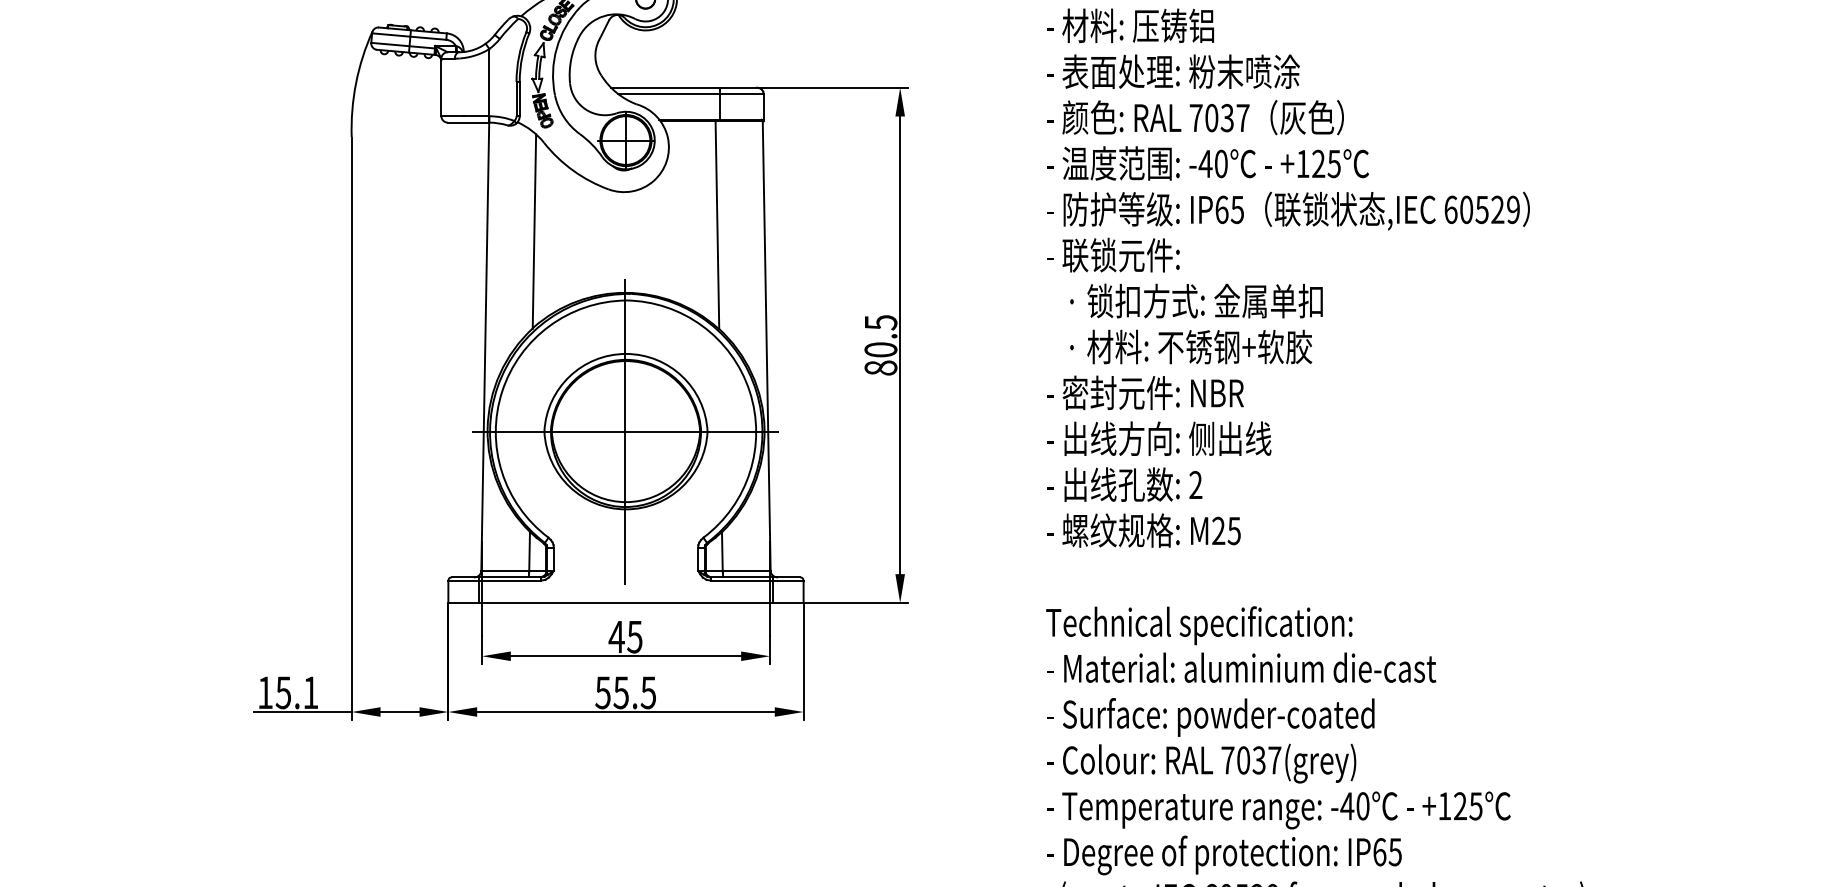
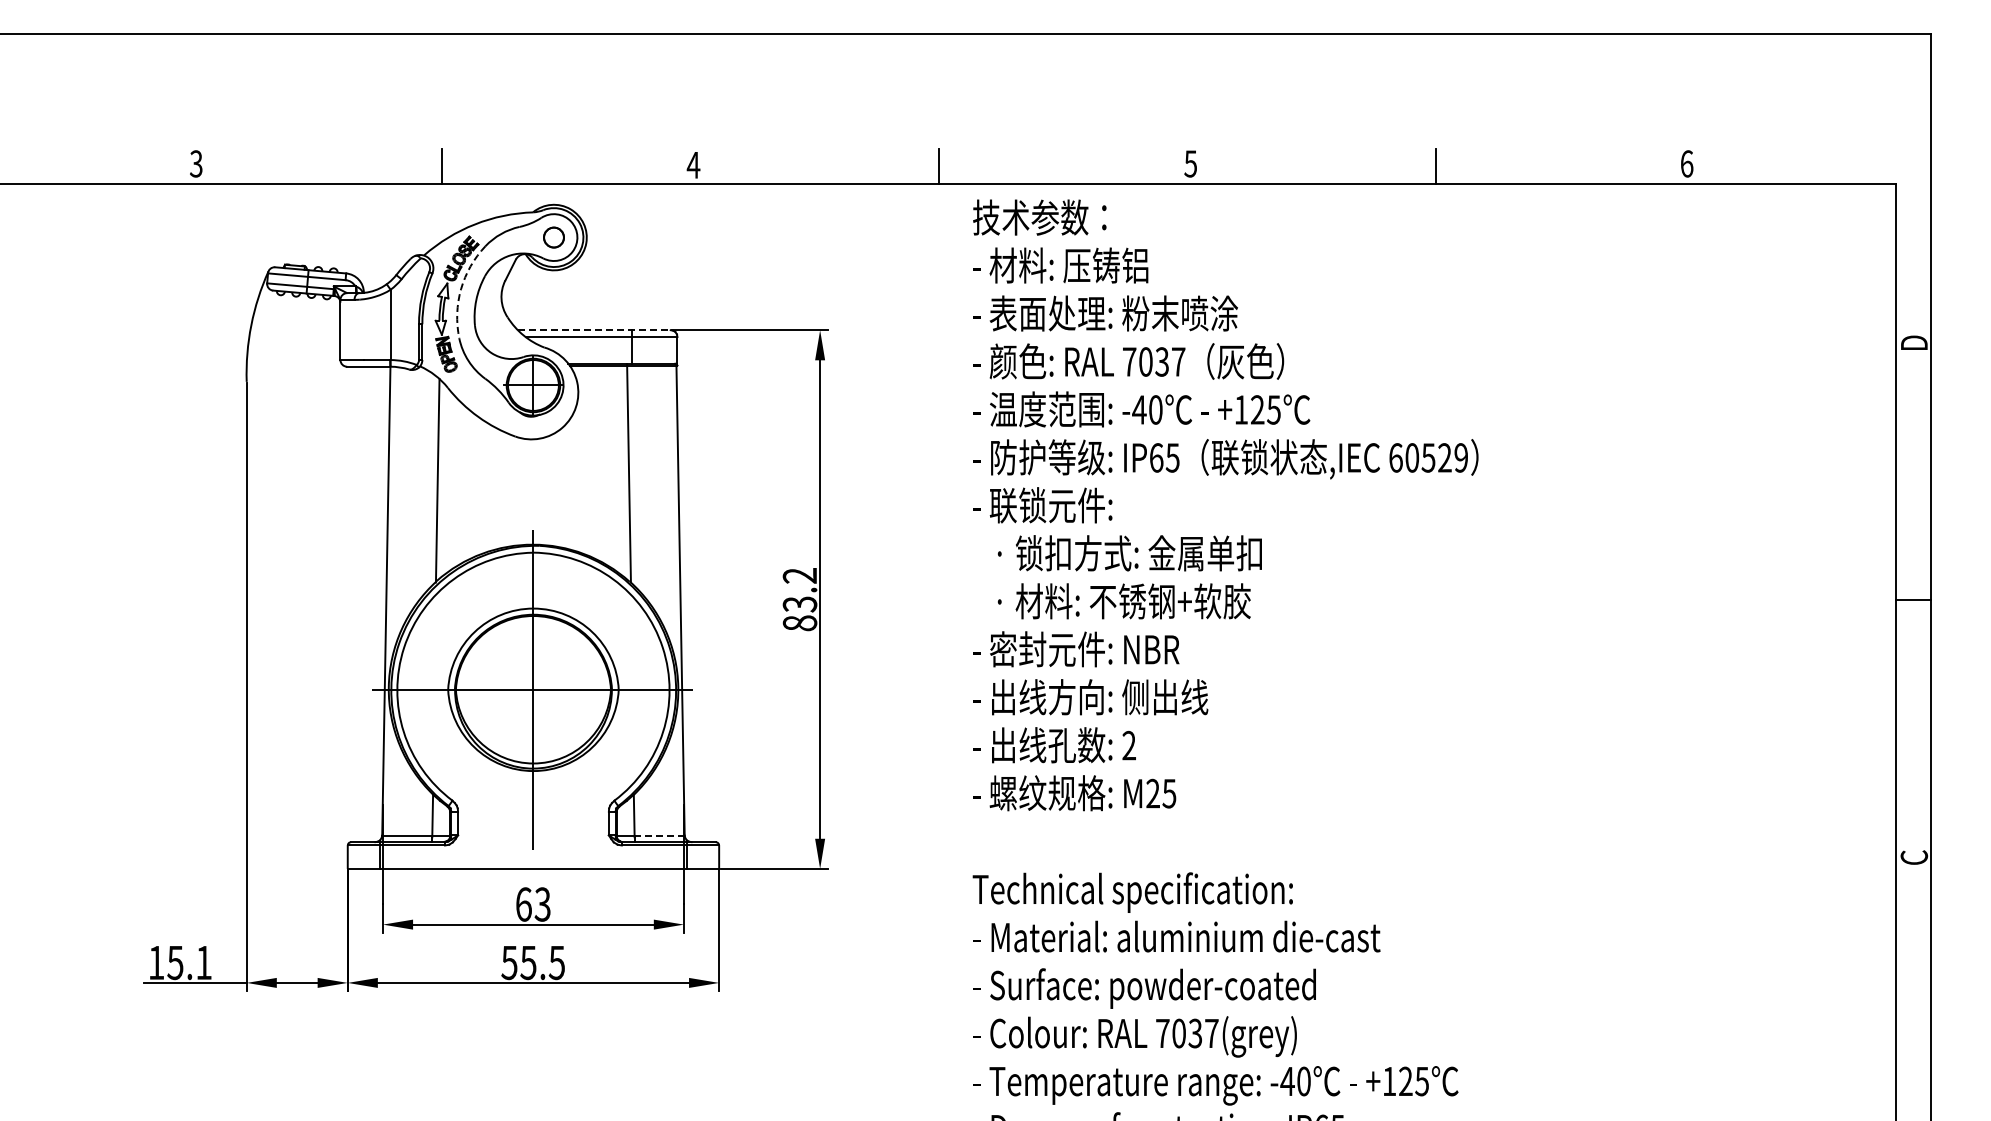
arc: (557, 48) -> (461, 289), solid -> dashed
line: (684, 87) -> (594, 330), solid -> dashed
text: (880, 336) -> (799, 590), 80.5 -> 83.2
line: (746, 571) -> (659, 835), solid -> dashed
text: (625, 637) -> (532, 904), 45 -> 63

